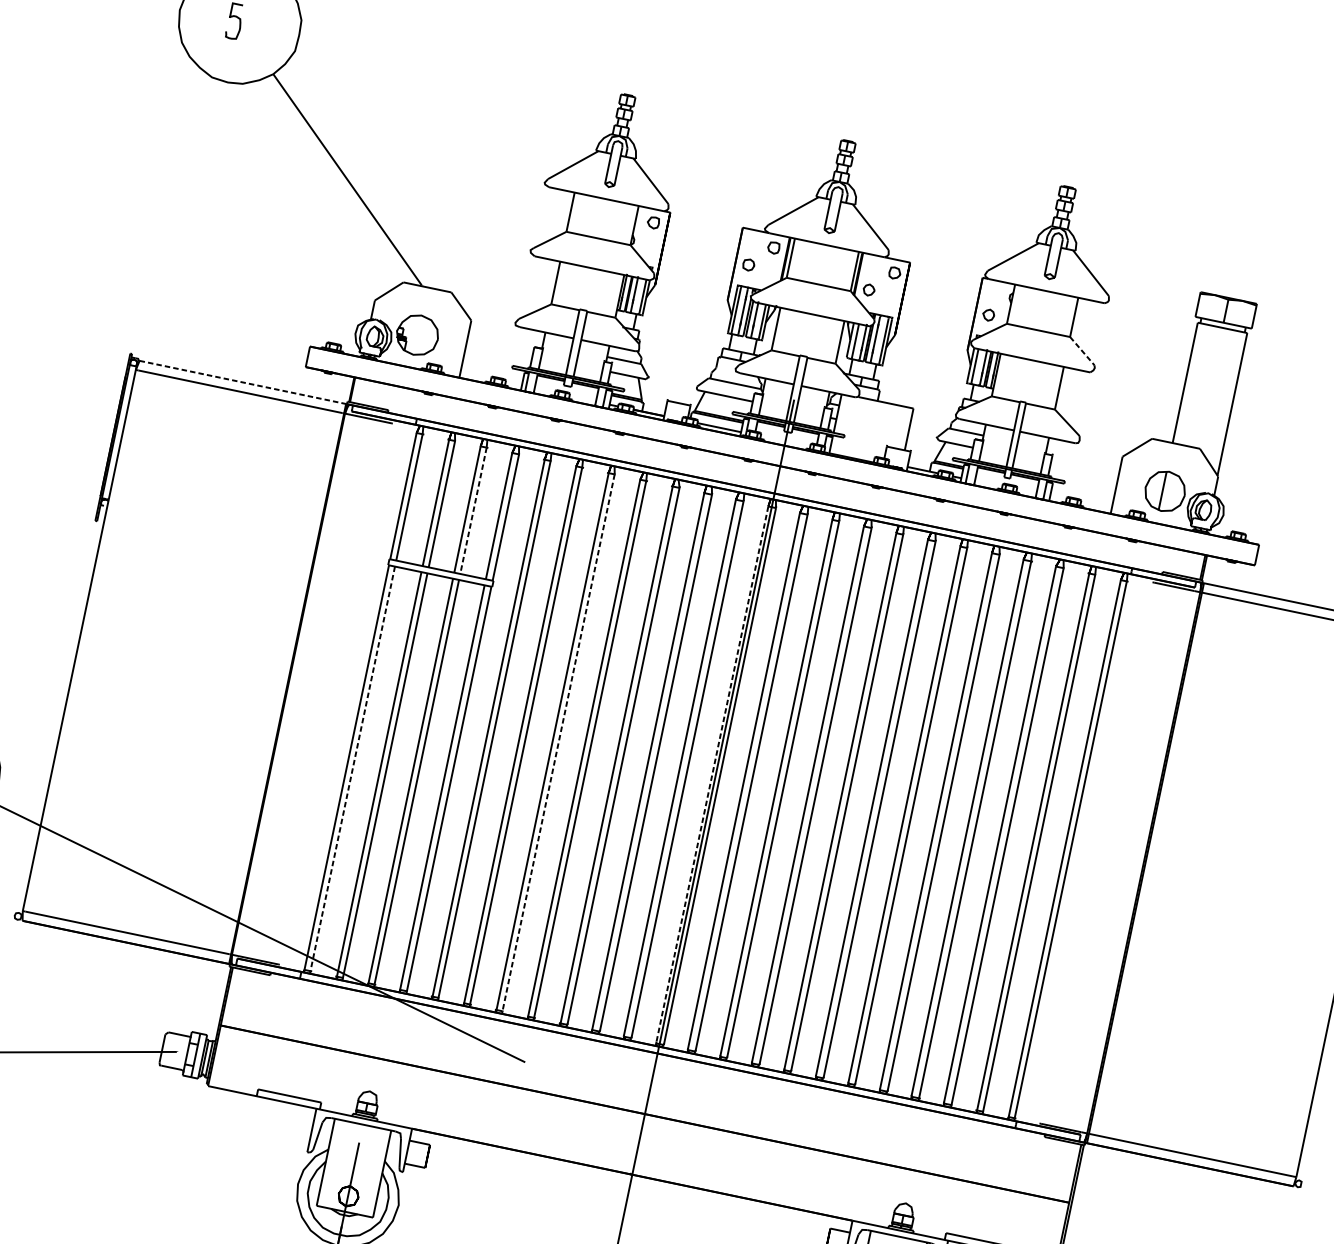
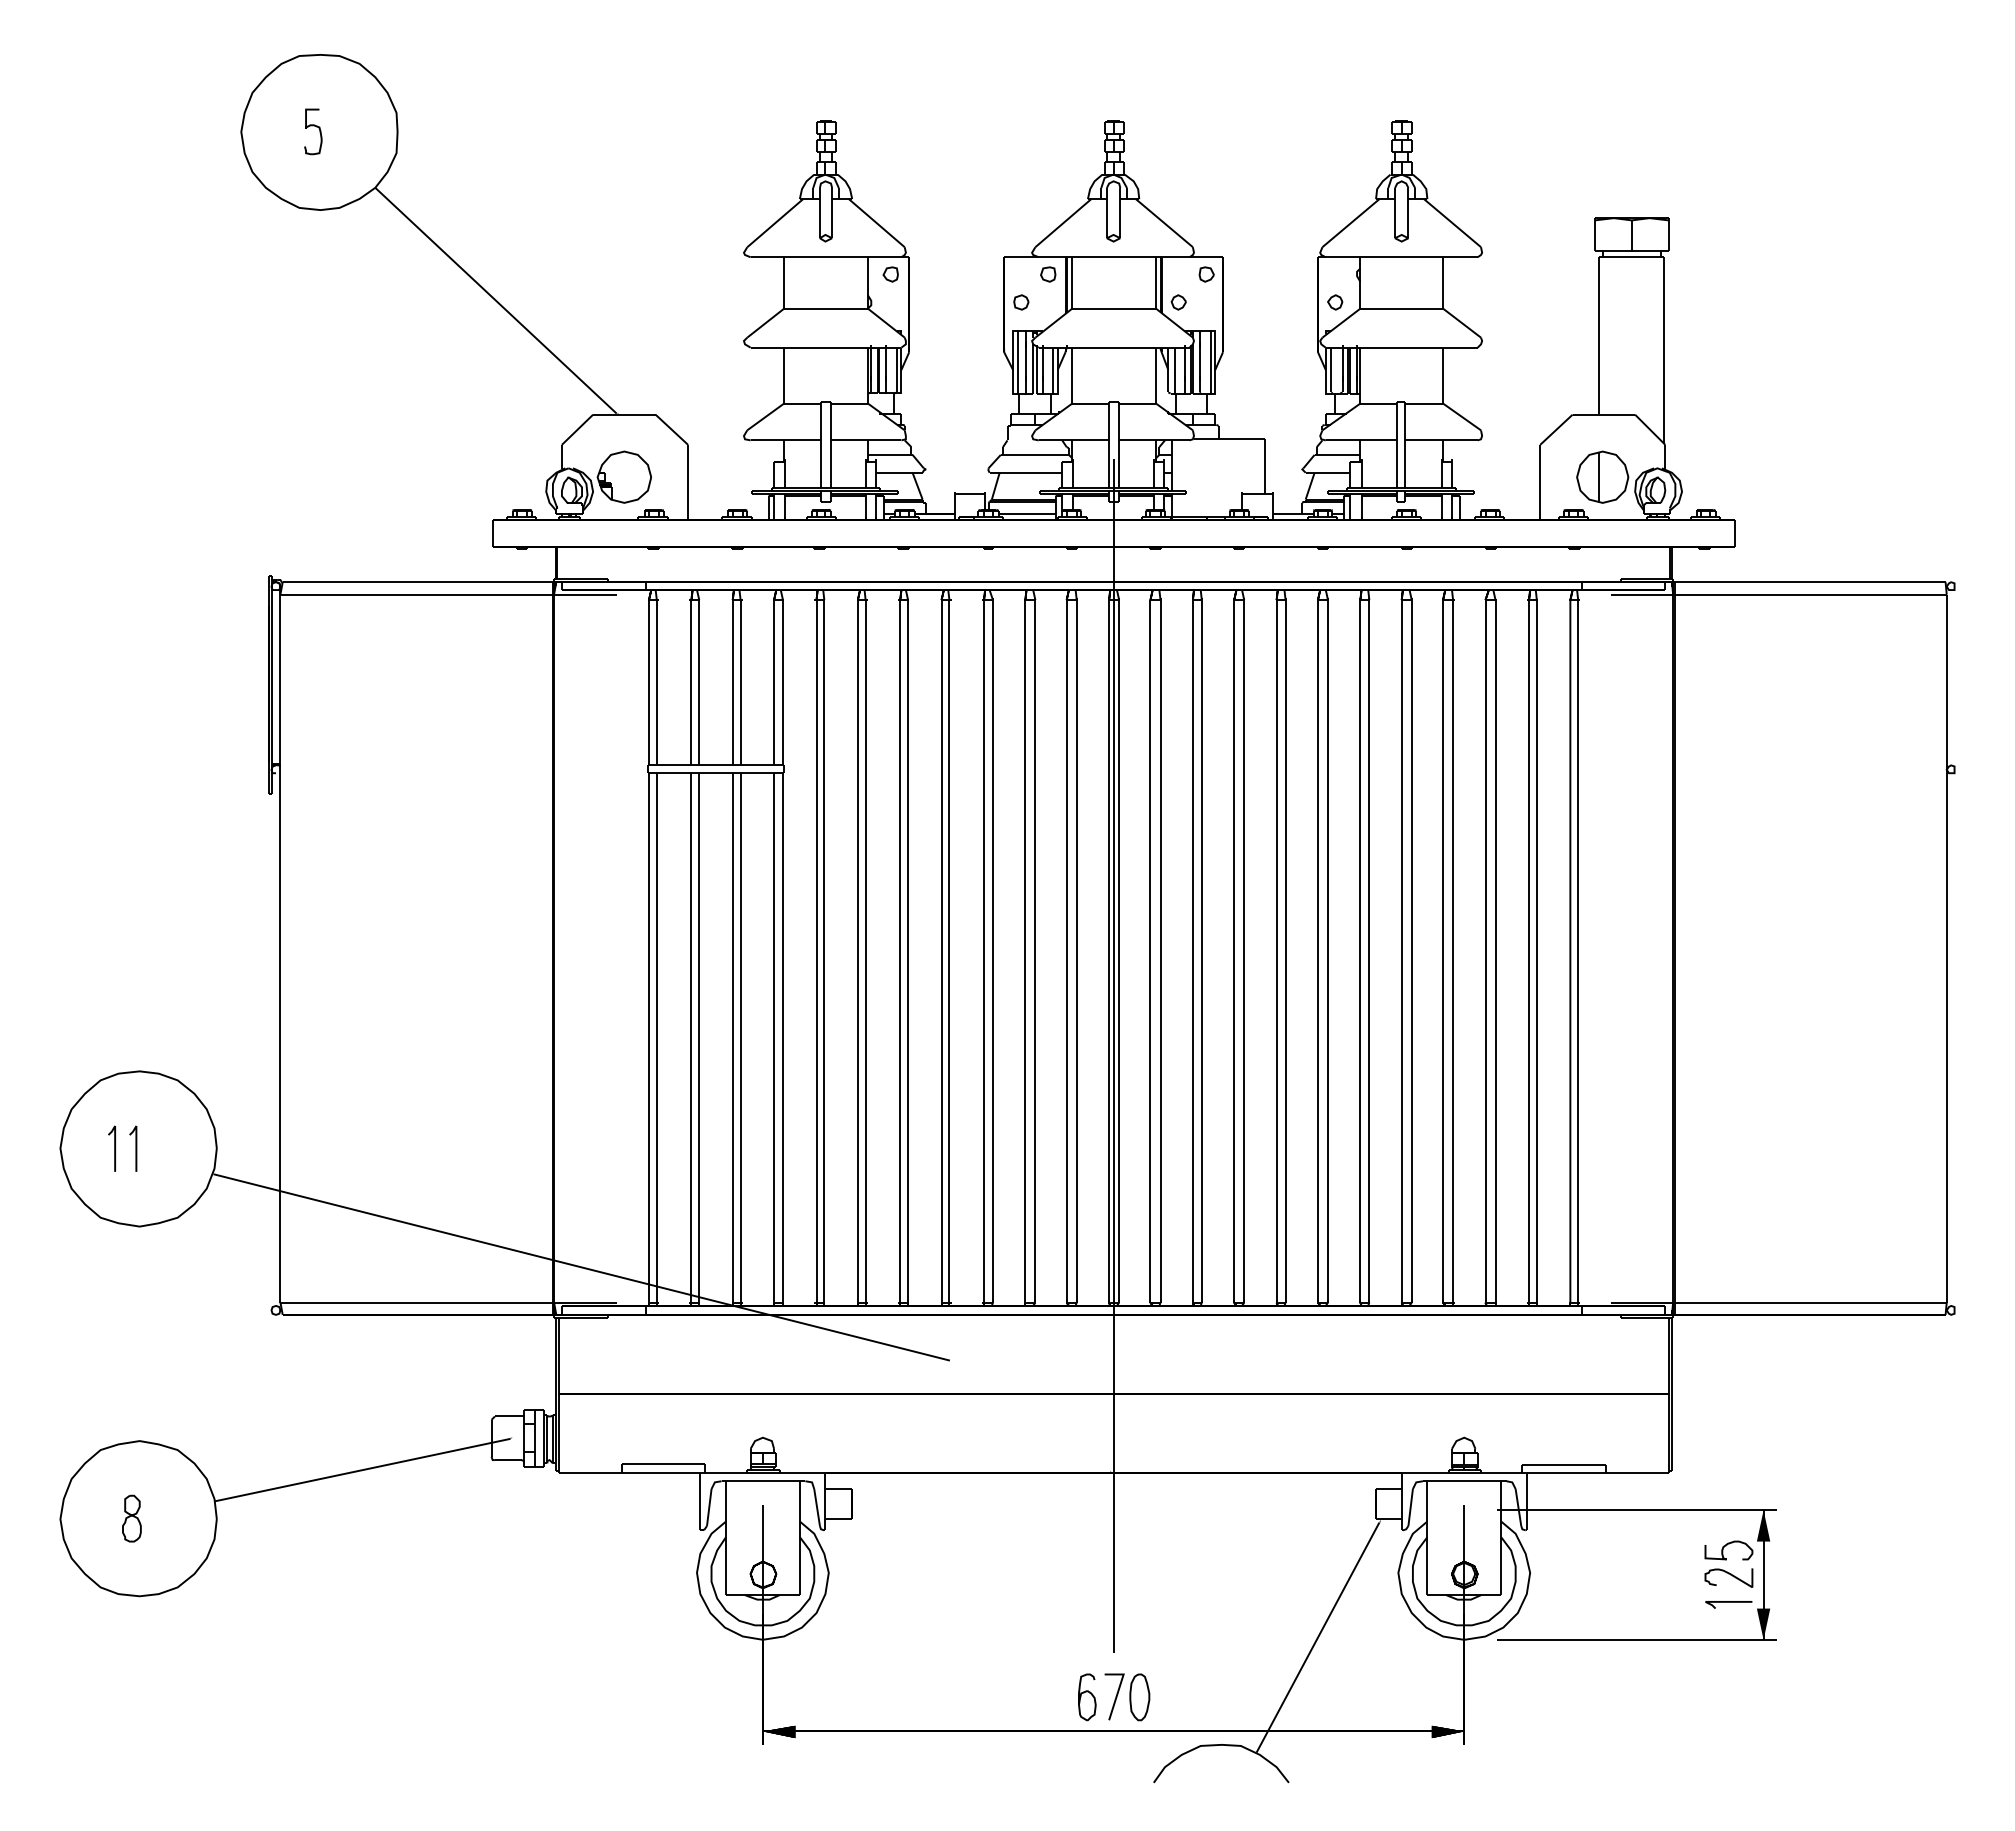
line: (1082, 351) -> (1462, 323), dashed -> solid
line: (243, 382) -> (418, 582), dashed -> solid
line: (473, 510) -> (740, 682), dashed -> solid
line: (558, 743) -> (908, 951), dashed -> solid
line: (352, 768) -> (656, 1037), dashed -> solid
line: (712, 775) -> (1109, 951), dashed -> solid

